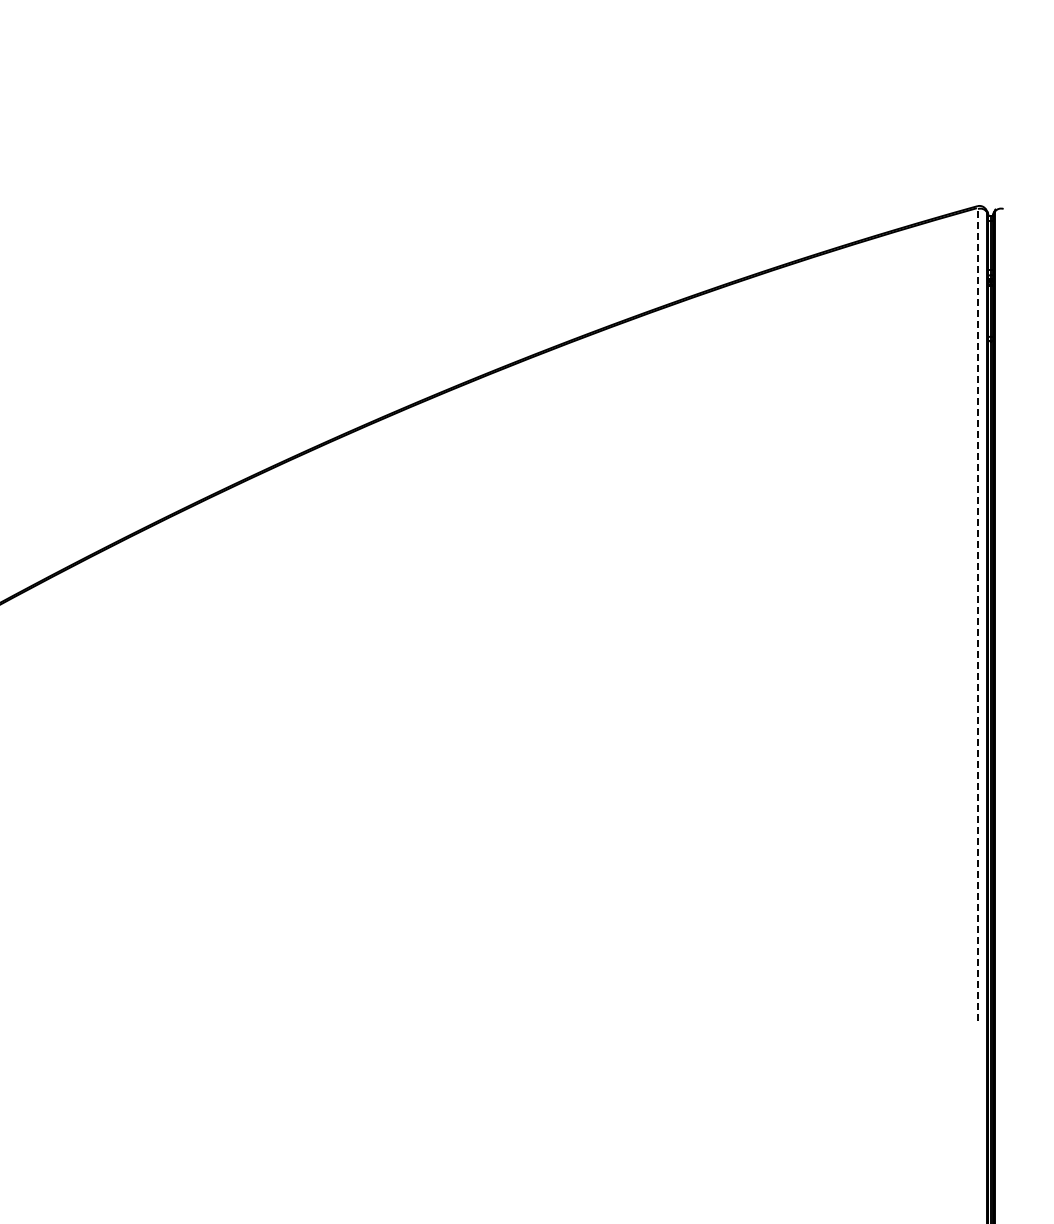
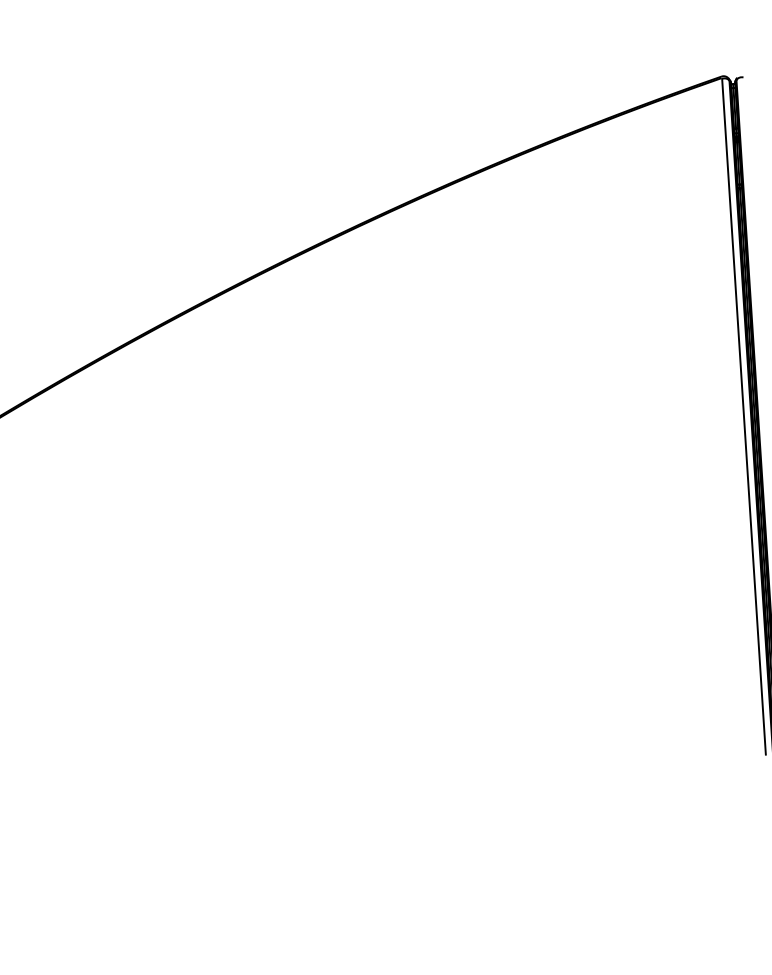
line: (977, 614) -> (743, 416), dashed -> solid

